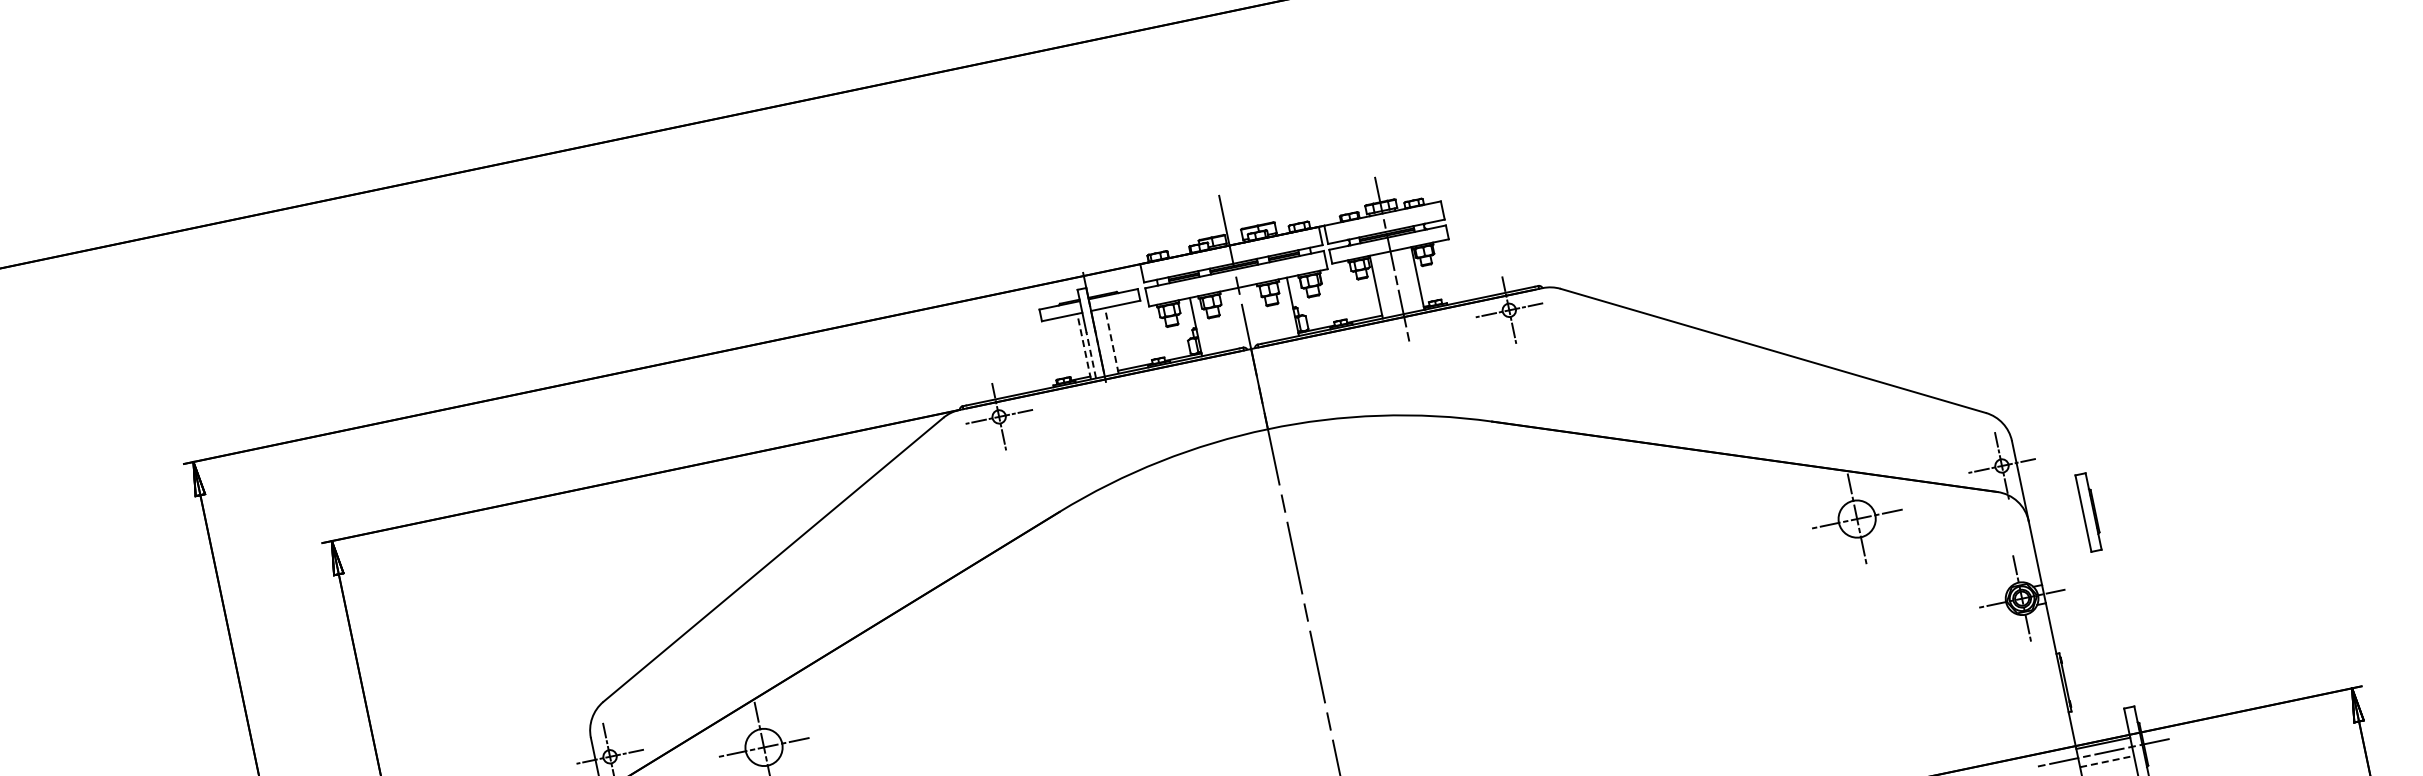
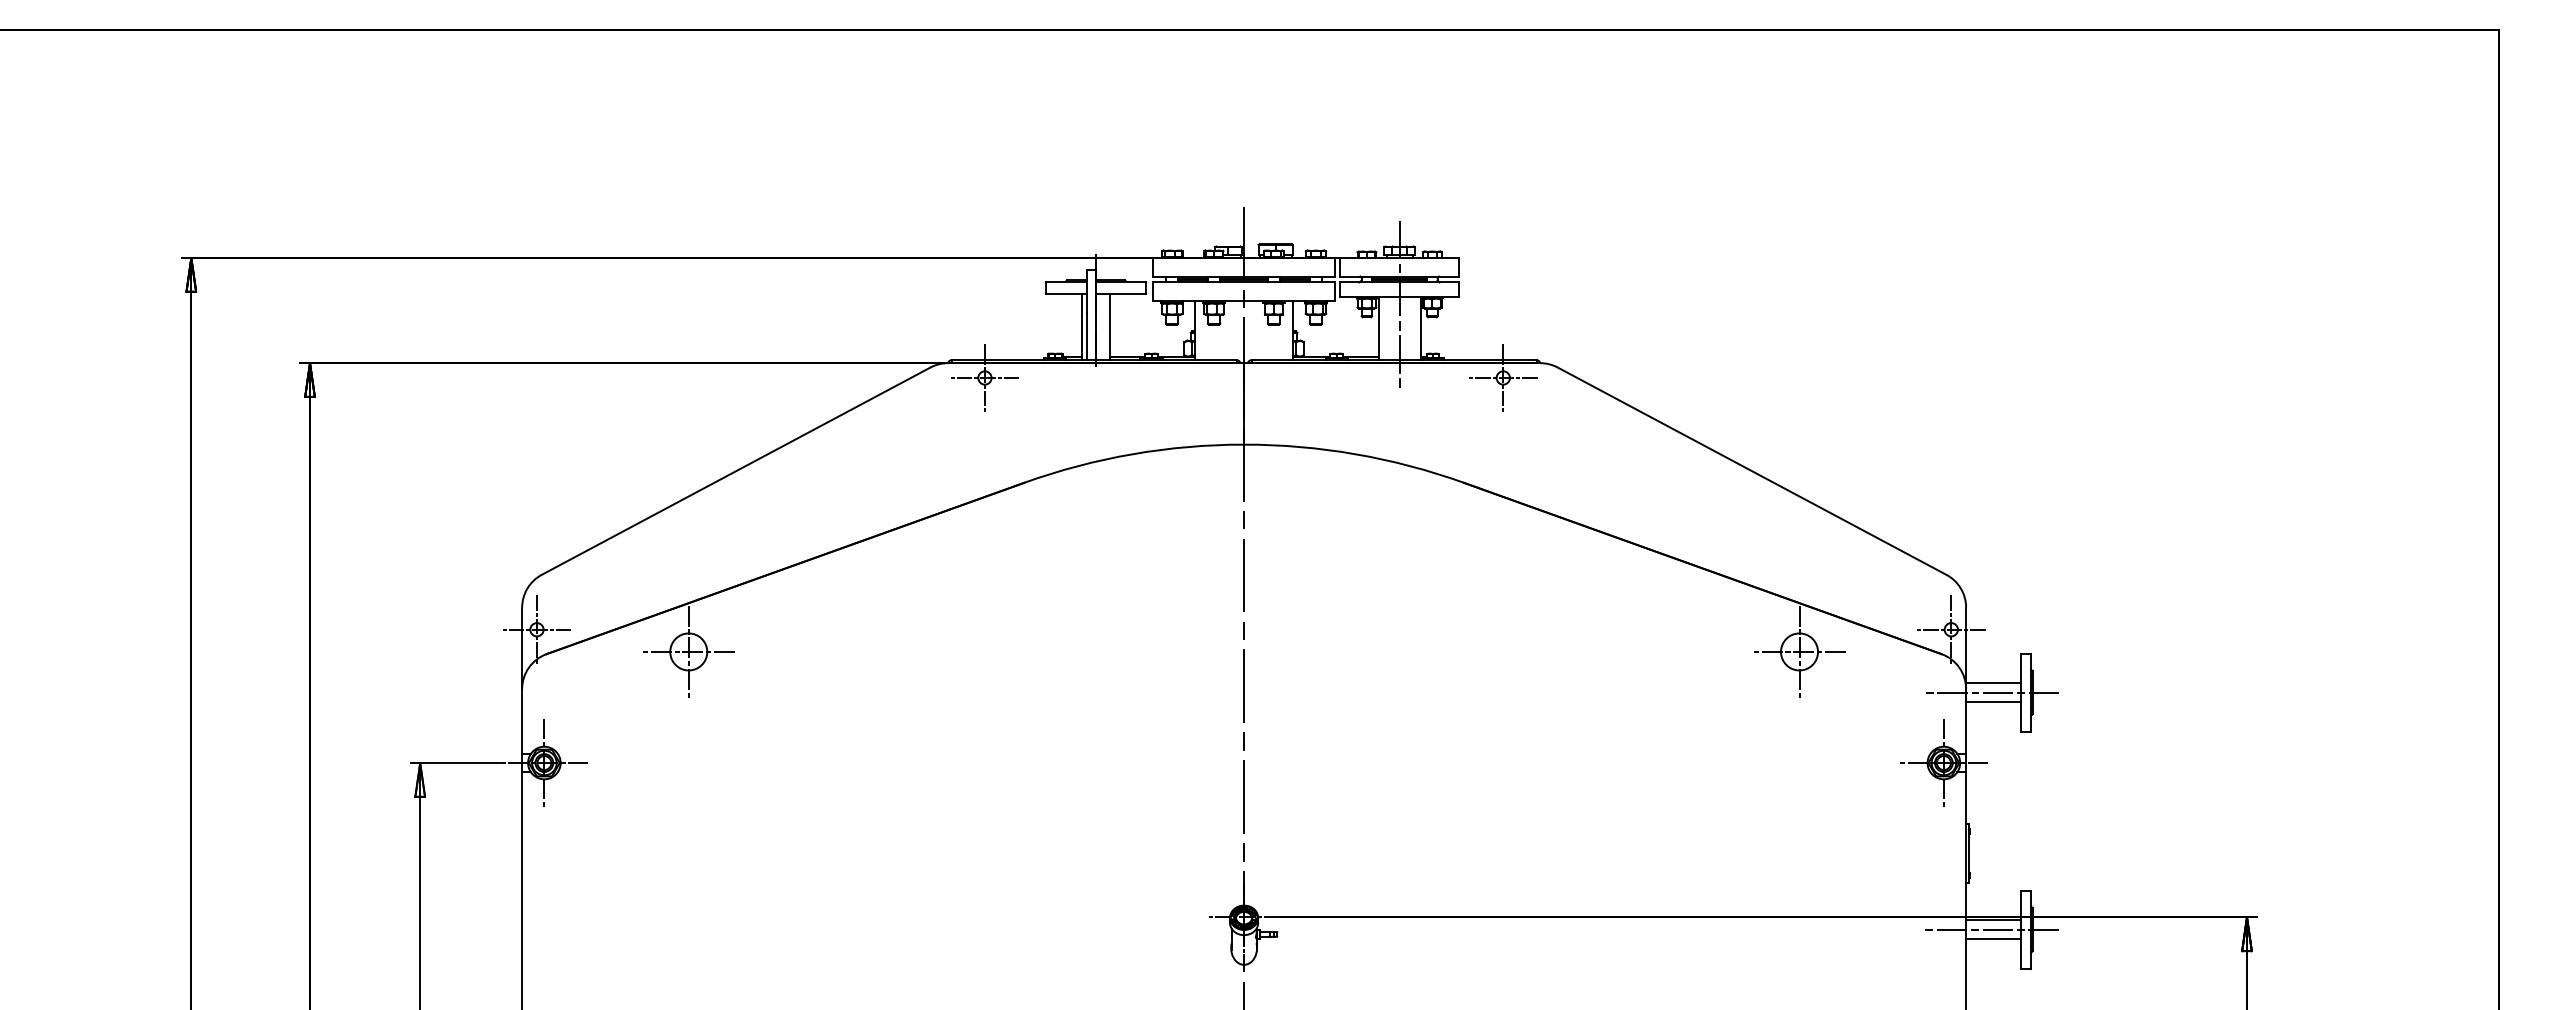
line: (1112, 340) -> (1110, 326), dashed -> solid
line: (1083, 346) -> (1081, 326), dashed -> solid
line: (1091, 354) -> (1087, 336), dashed -> solid
line: (2054, 510) -> (1993, 683), added
line: (2055, 519) -> (1992, 692), added
line: (2058, 527) -> (1993, 701), added
line: (2107, 760) -> (1994, 938), dashed -> solid

